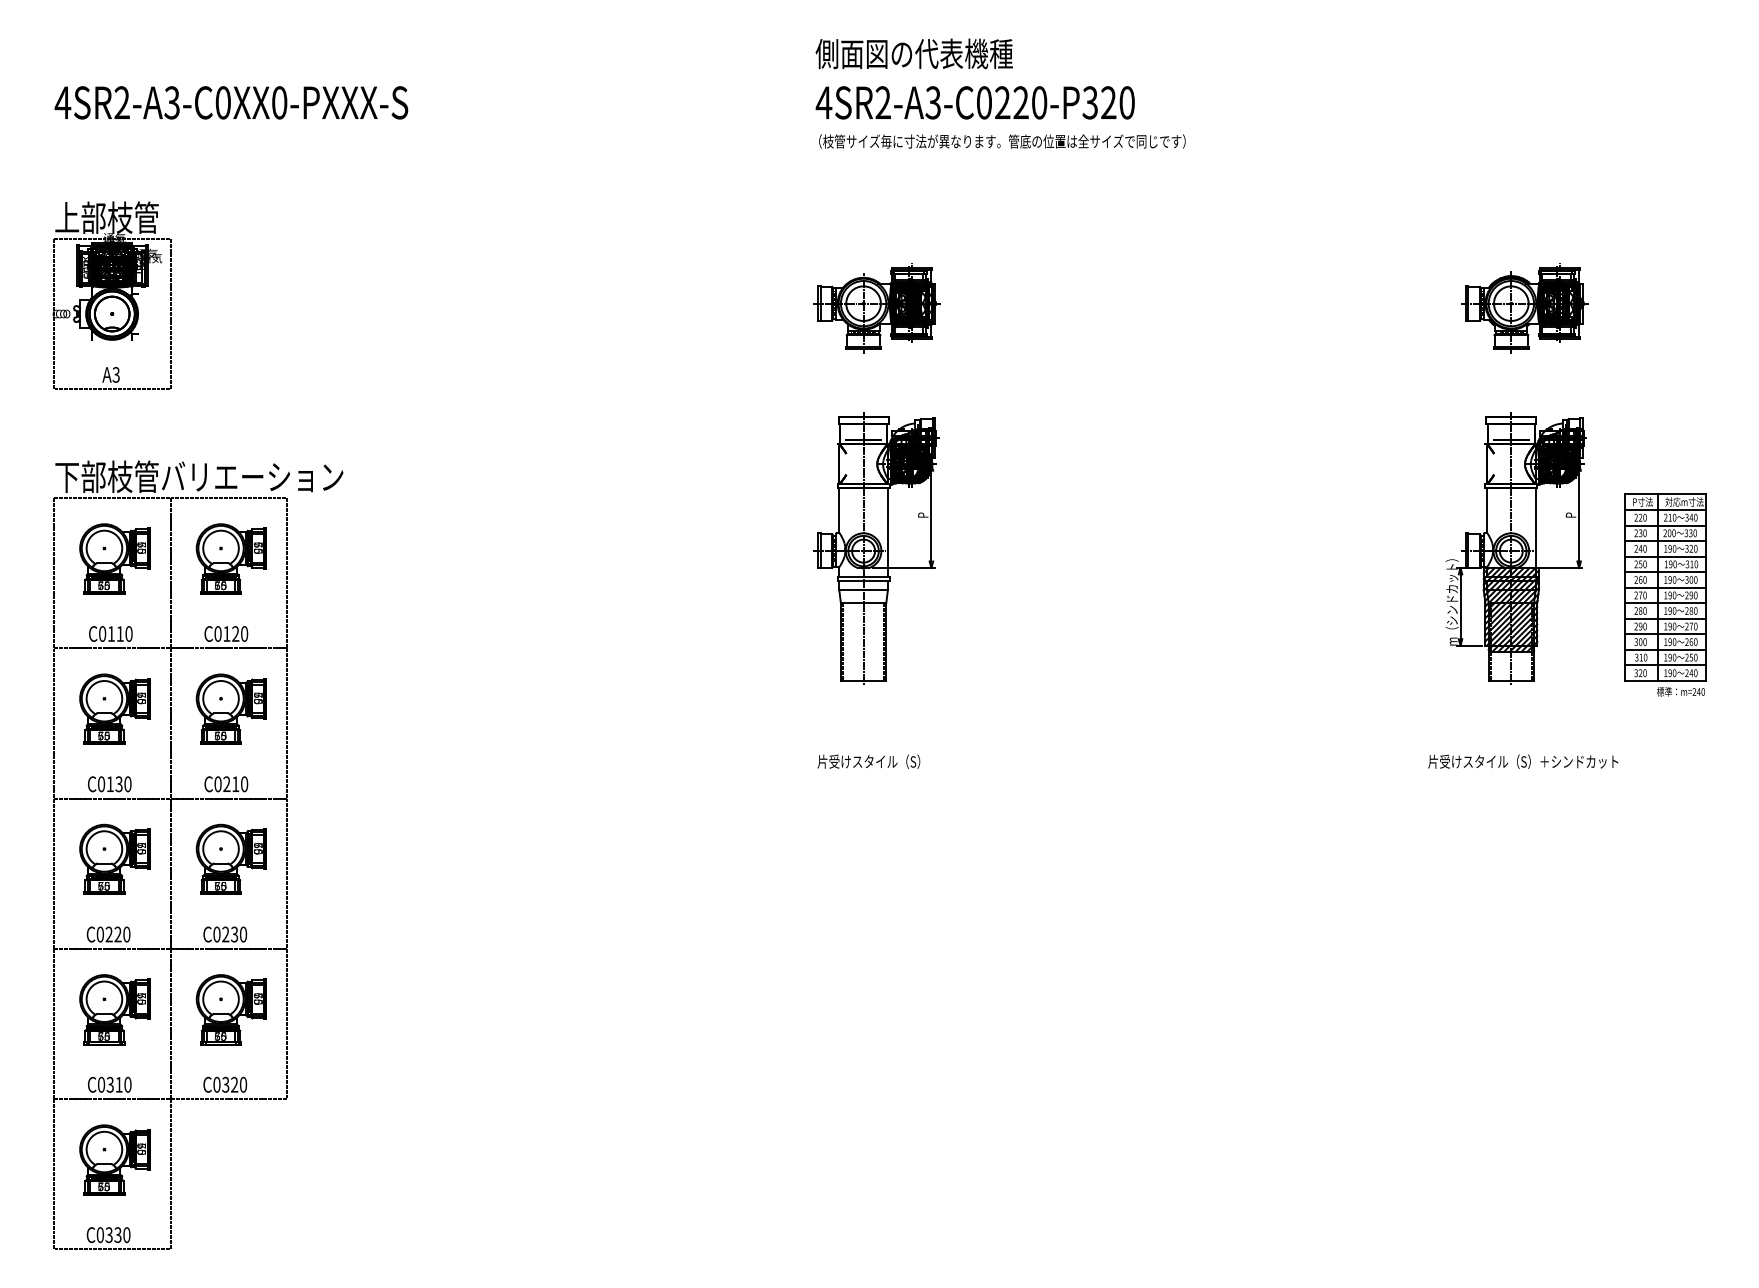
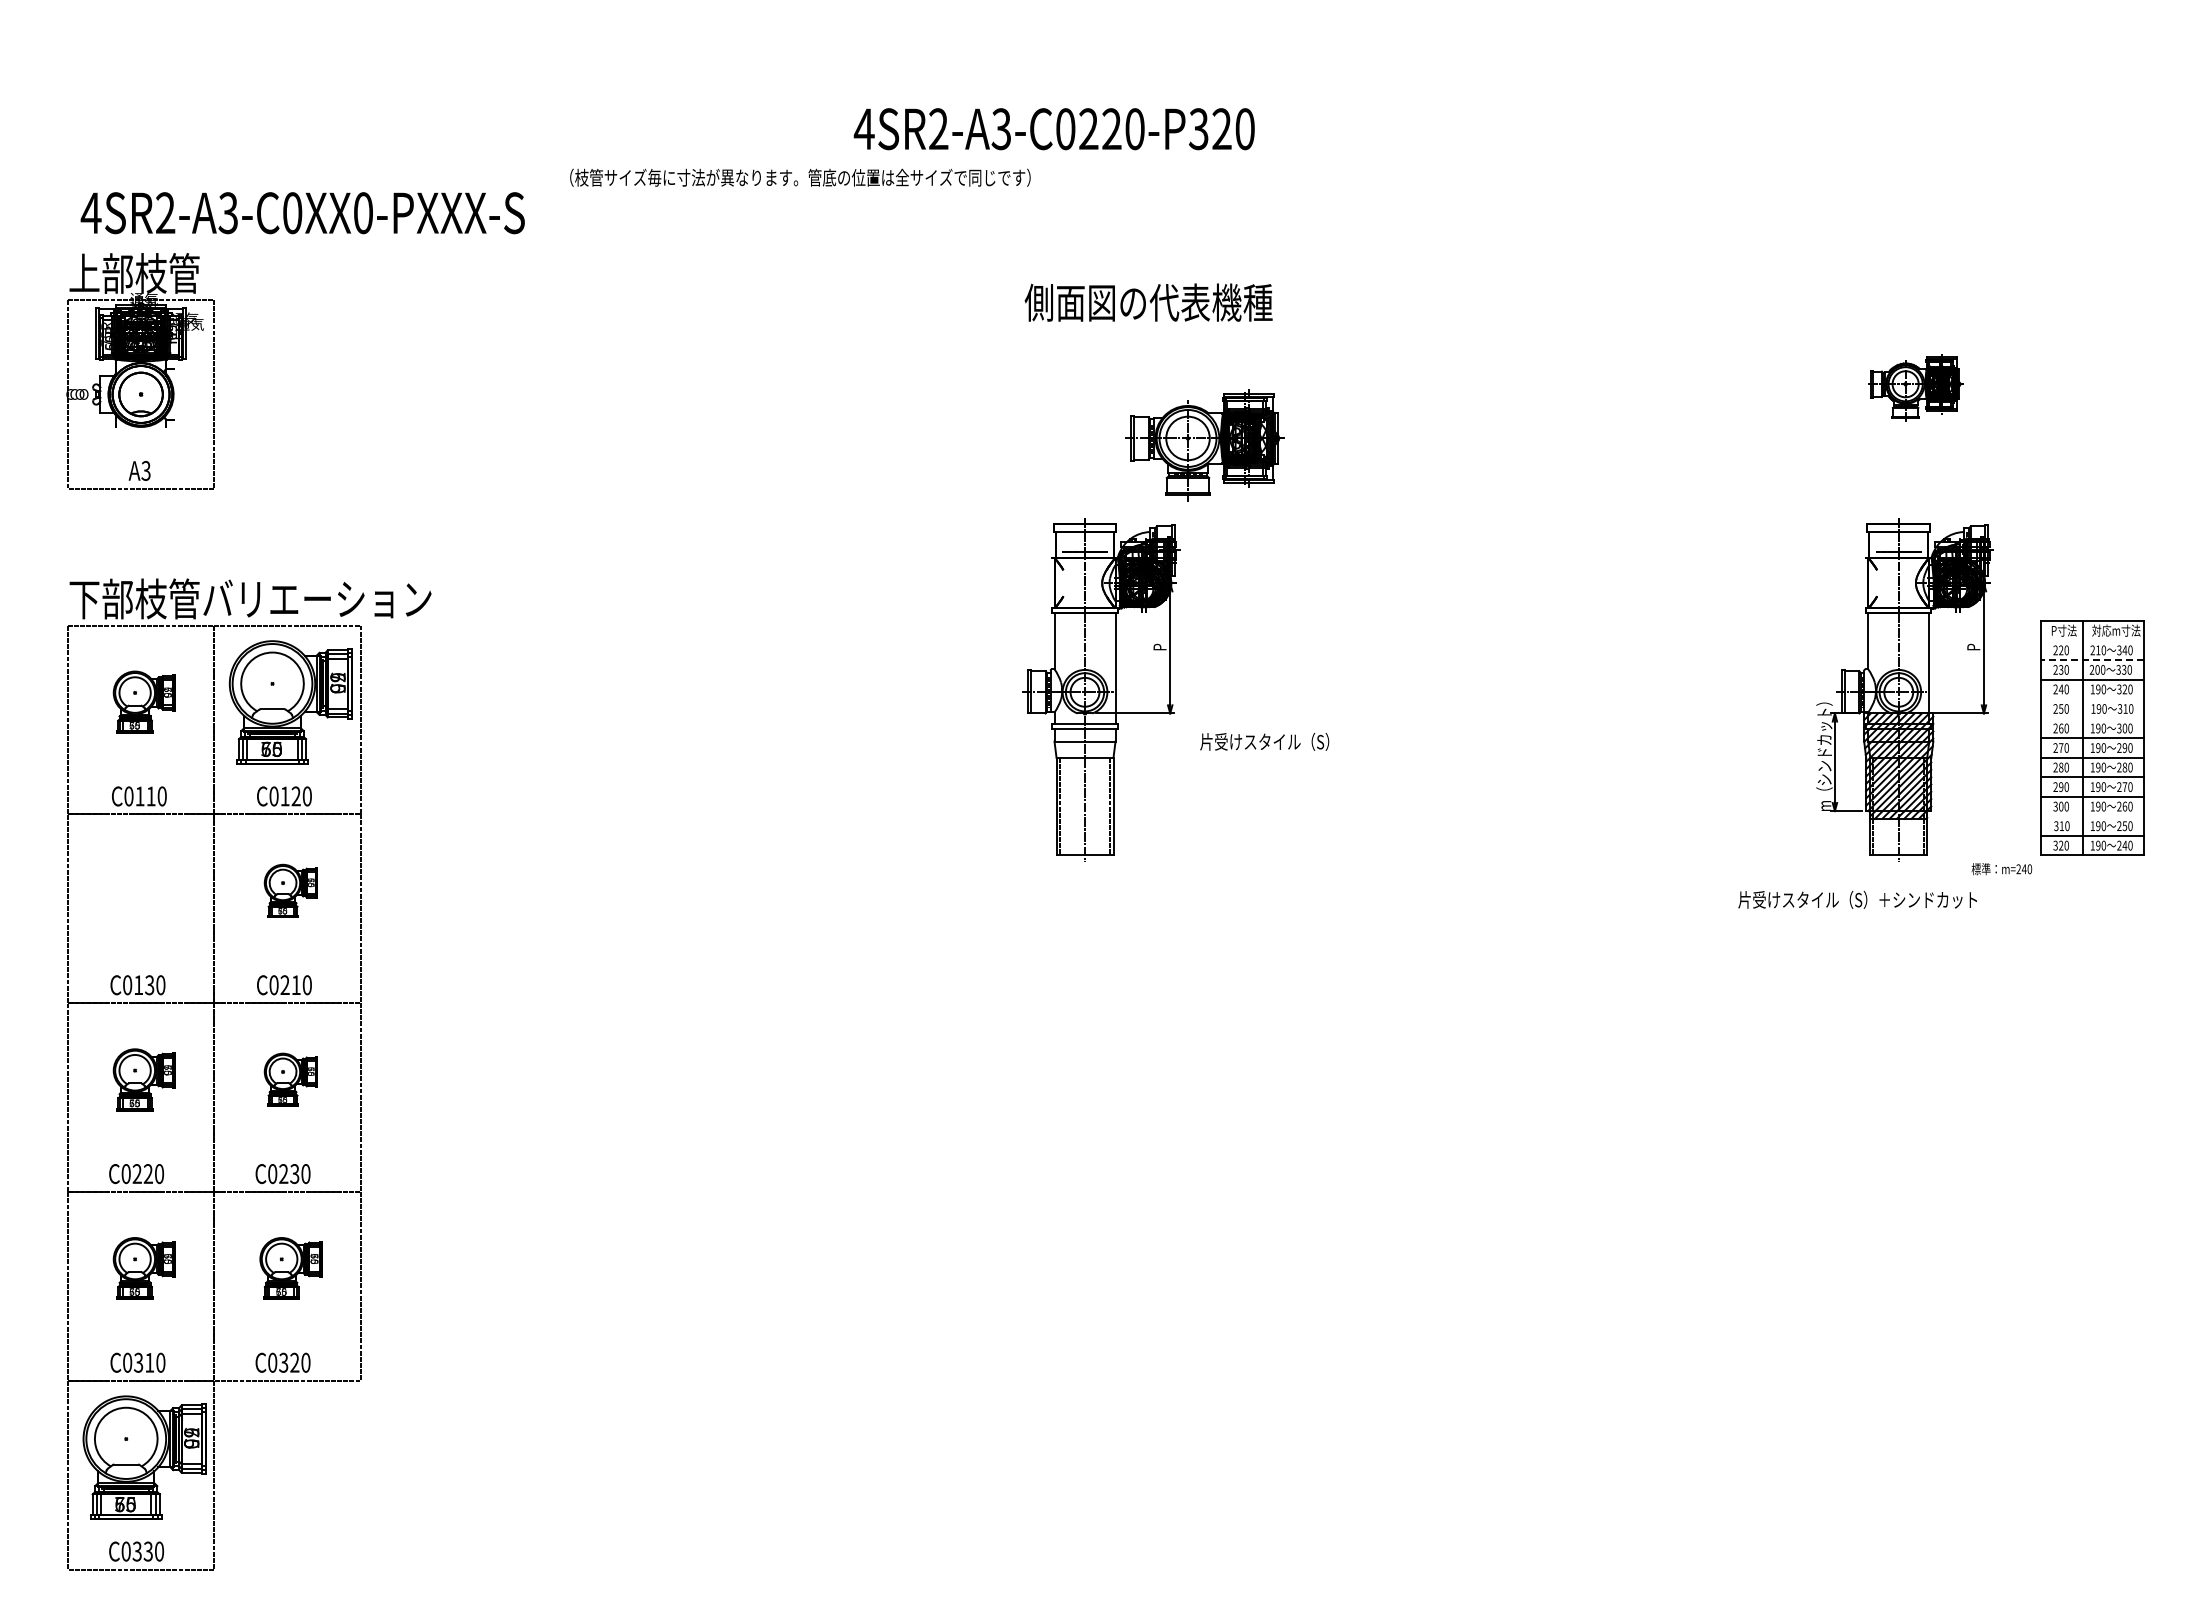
text: (914, 53) -> (1148, 302), moved
text: (231, 103) -> (302, 213), moved
text: (974, 103) -> (1053, 129), moved
text: (1002, 141) -> (800, 177), moved
part: (876, 309) -> (1204, 445), moved
part: (1524, 309) -> (1915, 388), size x0.6
line: (1665, 509) -> (2092, 640), removed
line: (1664, 525) -> (2091, 660), solid -> dashed
line: (1665, 556) -> (2092, 699), removed
part: (114, 558) -> (143, 701), size x0.7
part: (231, 558) -> (290, 701), size x1.4
line: (1665, 571) -> (2092, 718), removed
line: (1665, 649) -> (2092, 816), removed
text: (1680, 692) -> (2001, 869), moved
part: (114, 708) -> (143, 890), removed
part: (231, 708) -> (290, 890), size x0.6
text: (868, 761) -> (1264, 741), moved
text: (1523, 761) -> (1857, 899), moved
part: (114, 859) -> (143, 1079), size x0.7
part: (231, 859) -> (290, 1079), size x0.6
part: (114, 1009) -> (143, 1268), size x0.7
part: (231, 1009) -> (290, 1268), size x0.7
part: (114, 1159) -> (143, 1456), size x1.4

